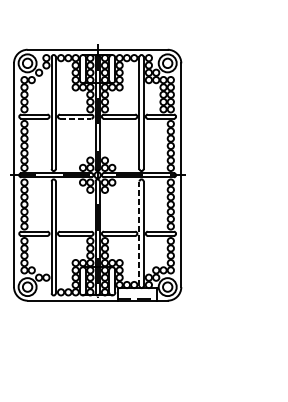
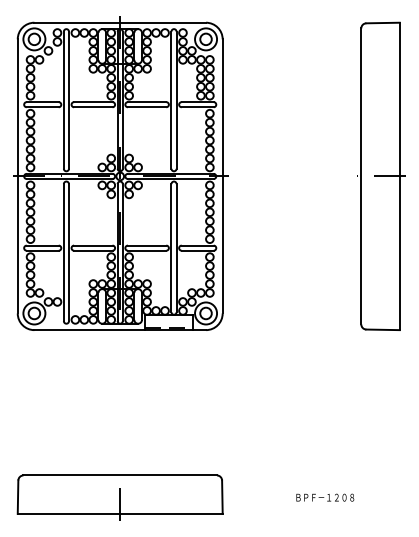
line: (75, 118) -> (93, 107), dashed -> solid
line: (139, 234) -> (171, 248), dashed -> solid

